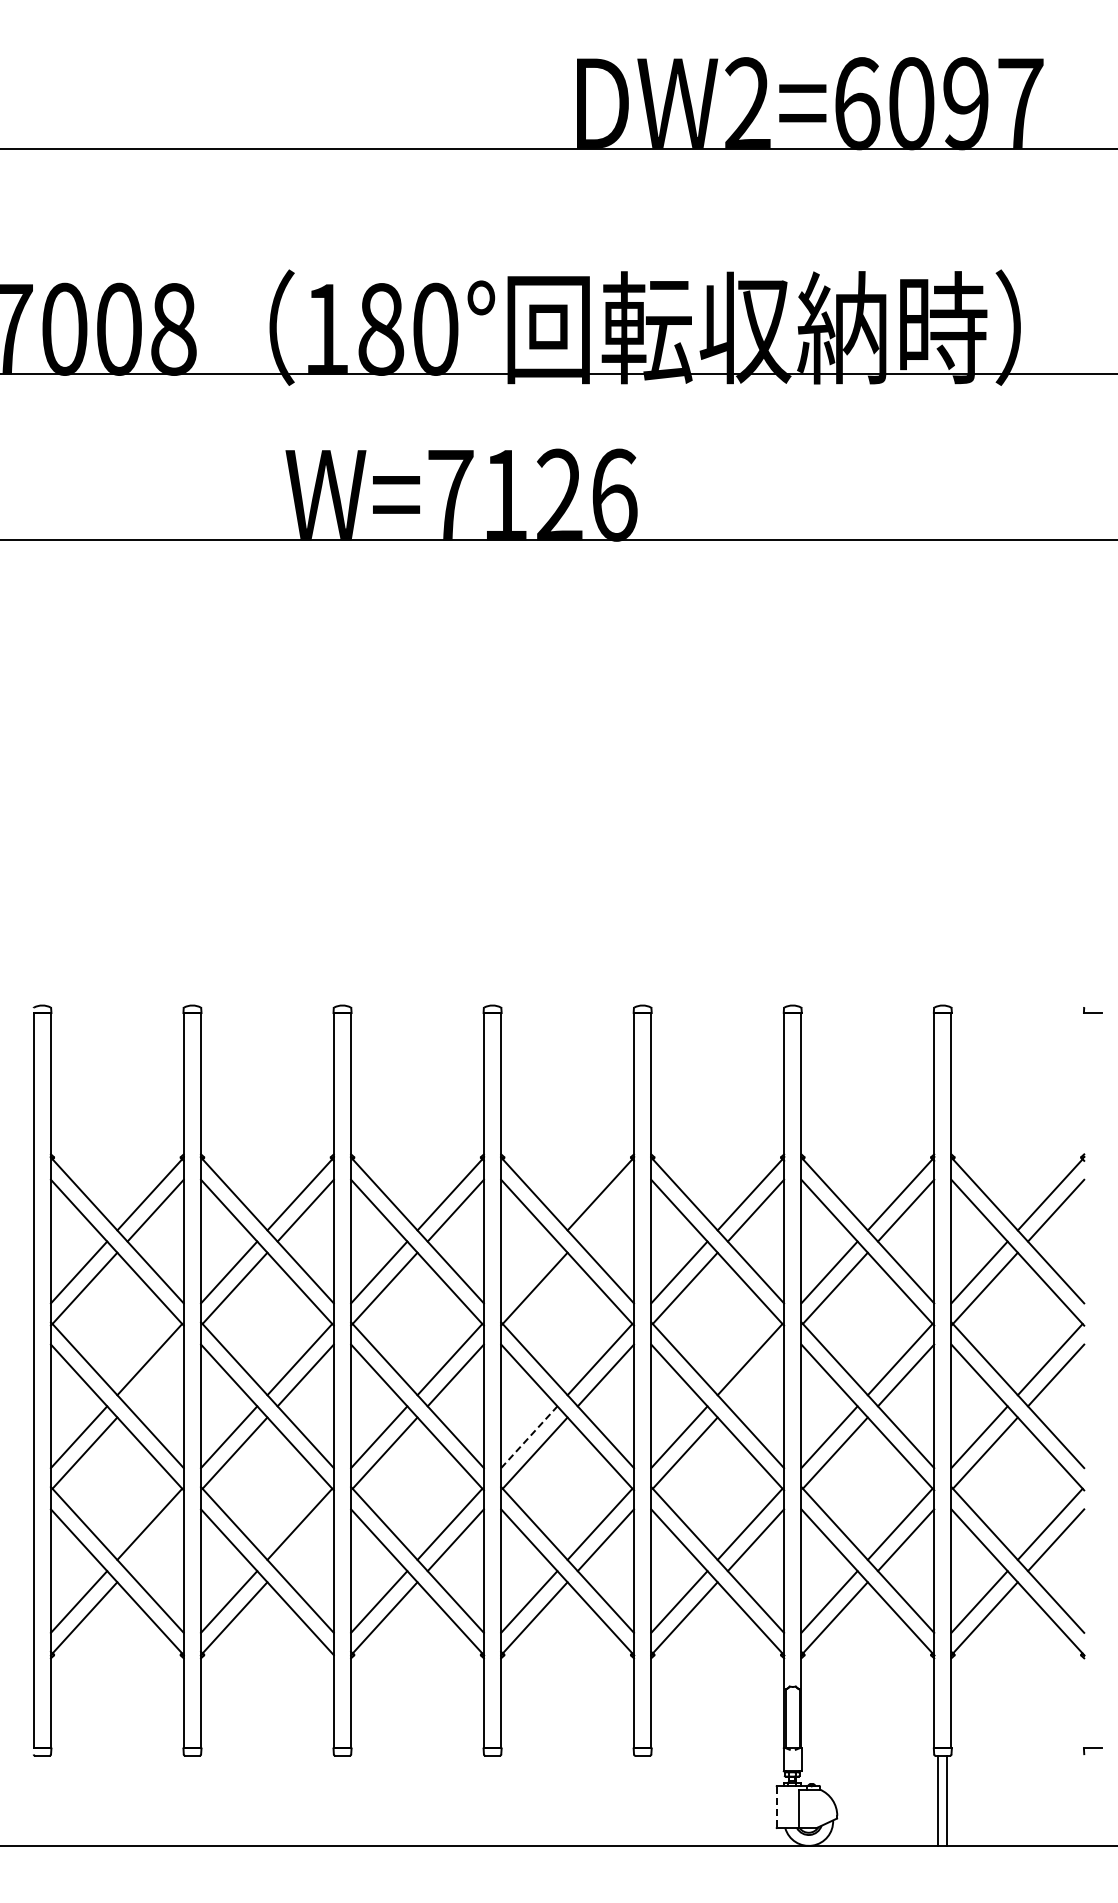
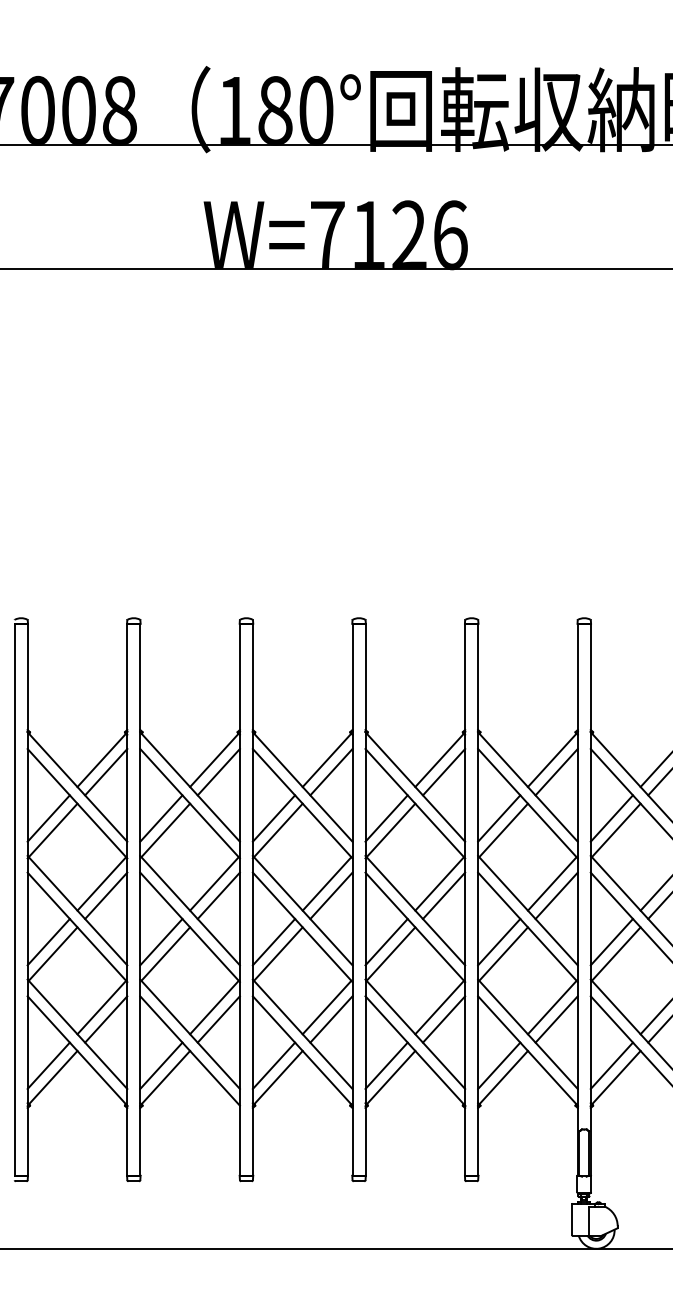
line: (605, 1210) -> (443, 772), added
line: (529, 1272) -> (386, 818), added
line: (155, 1375) -> (106, 895), added
line: (755, 1375) -> (556, 895), added
line: (529, 1437) -> (386, 942), dashed -> solid
line: (155, 1540) -> (106, 1019), added
line: (305, 1540) -> (218, 1019), added
line: (776, 1807) -> (572, 1220), dashed -> solid

